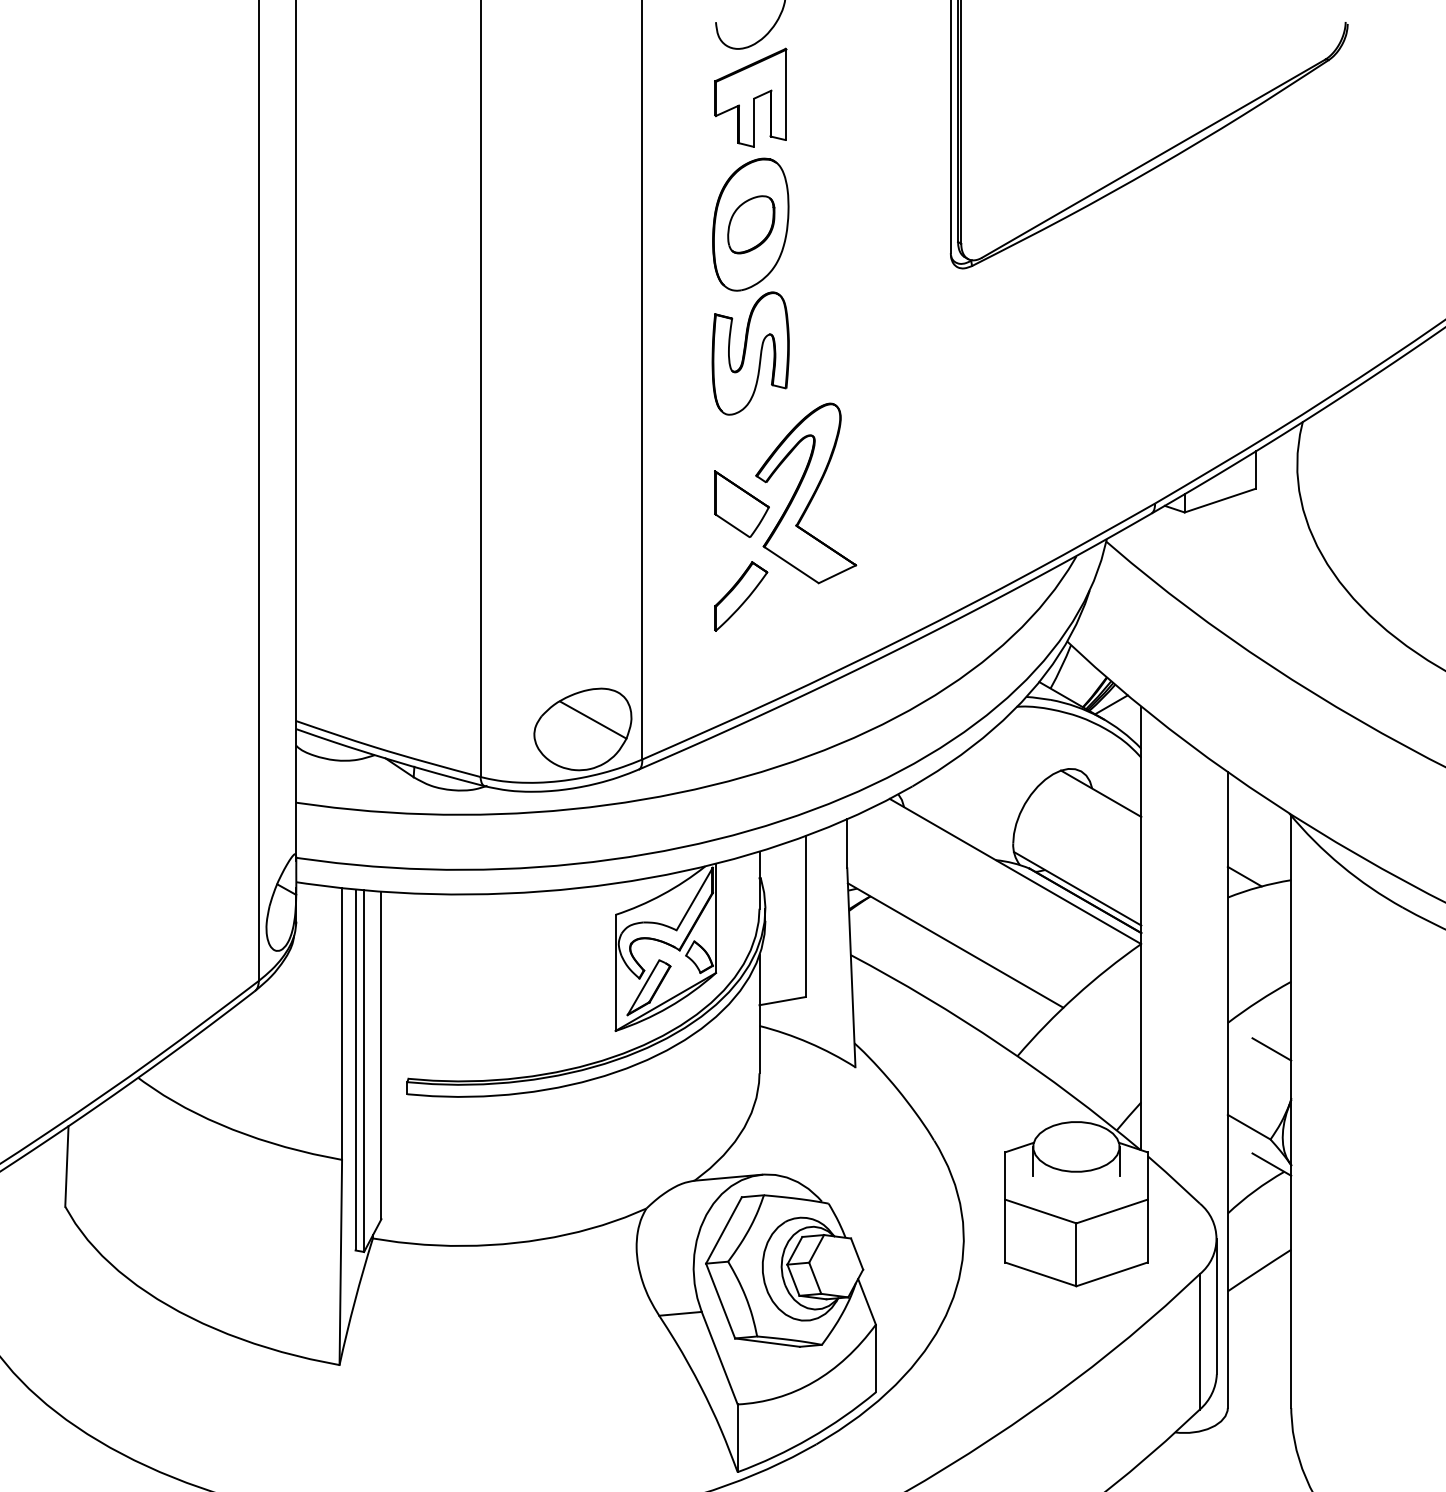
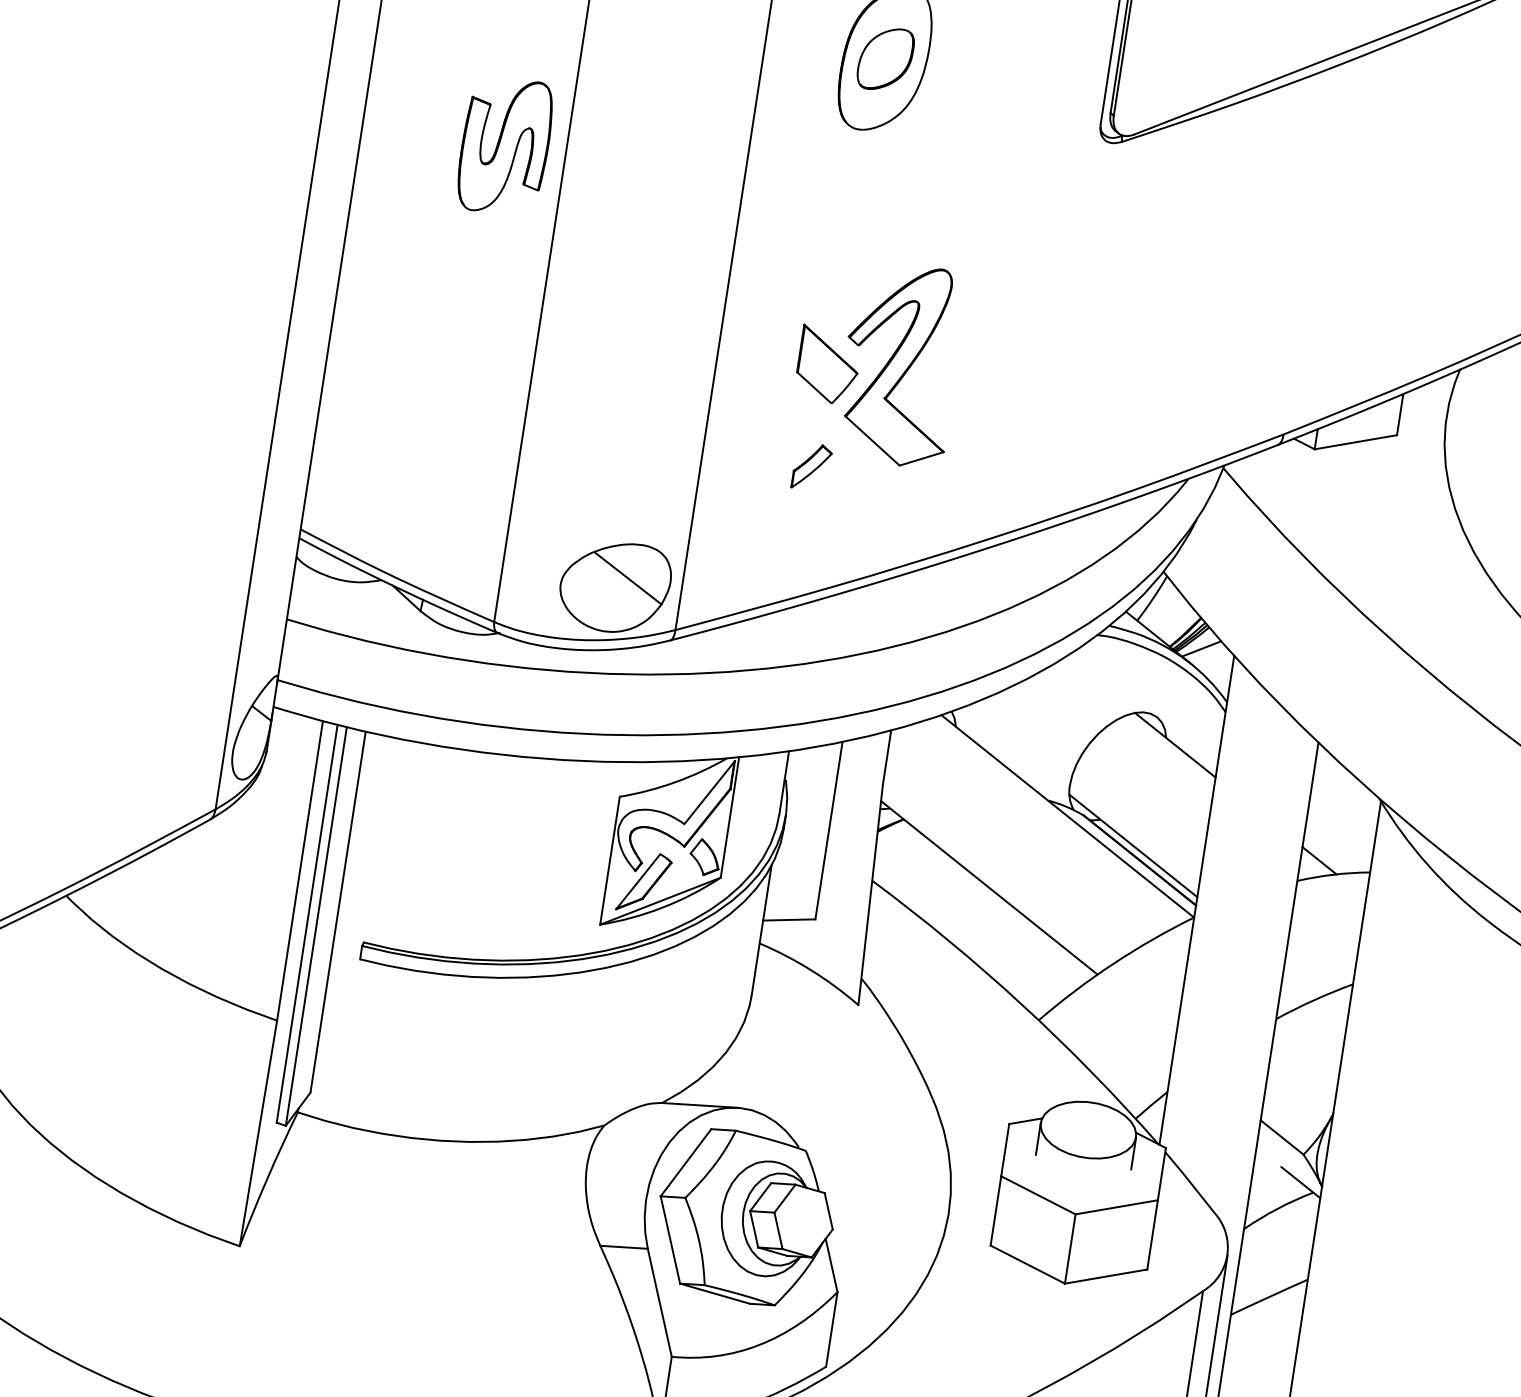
part: (750, 353) -> (504, 146), moved
part: (741, 596) -> (812, 467), size x0.6
line: (1271, 1049) -> (1319, 1055), removed

